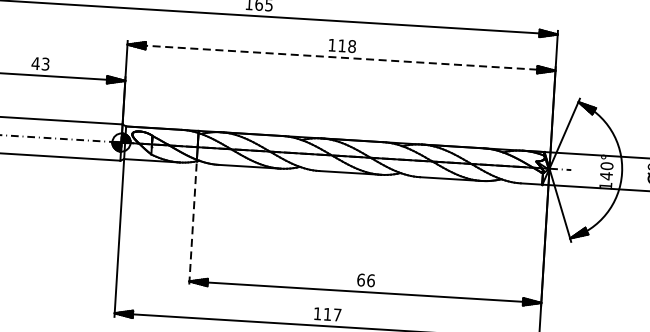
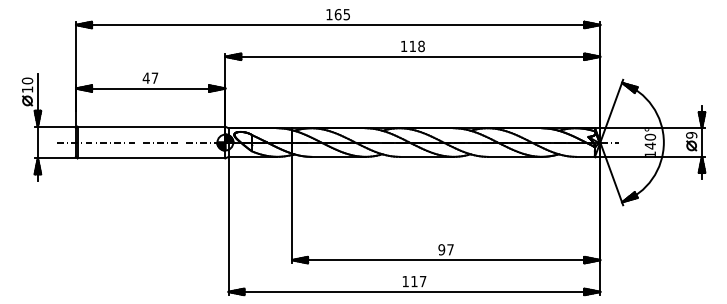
line: (342, 57) -> (413, 56), dashed -> solid
text: (45, 63) -> (154, 77), 43 -> 47
line: (193, 224) -> (292, 210), dashed -> solid
text: (365, 279) -> (445, 249), 66 -> 97

